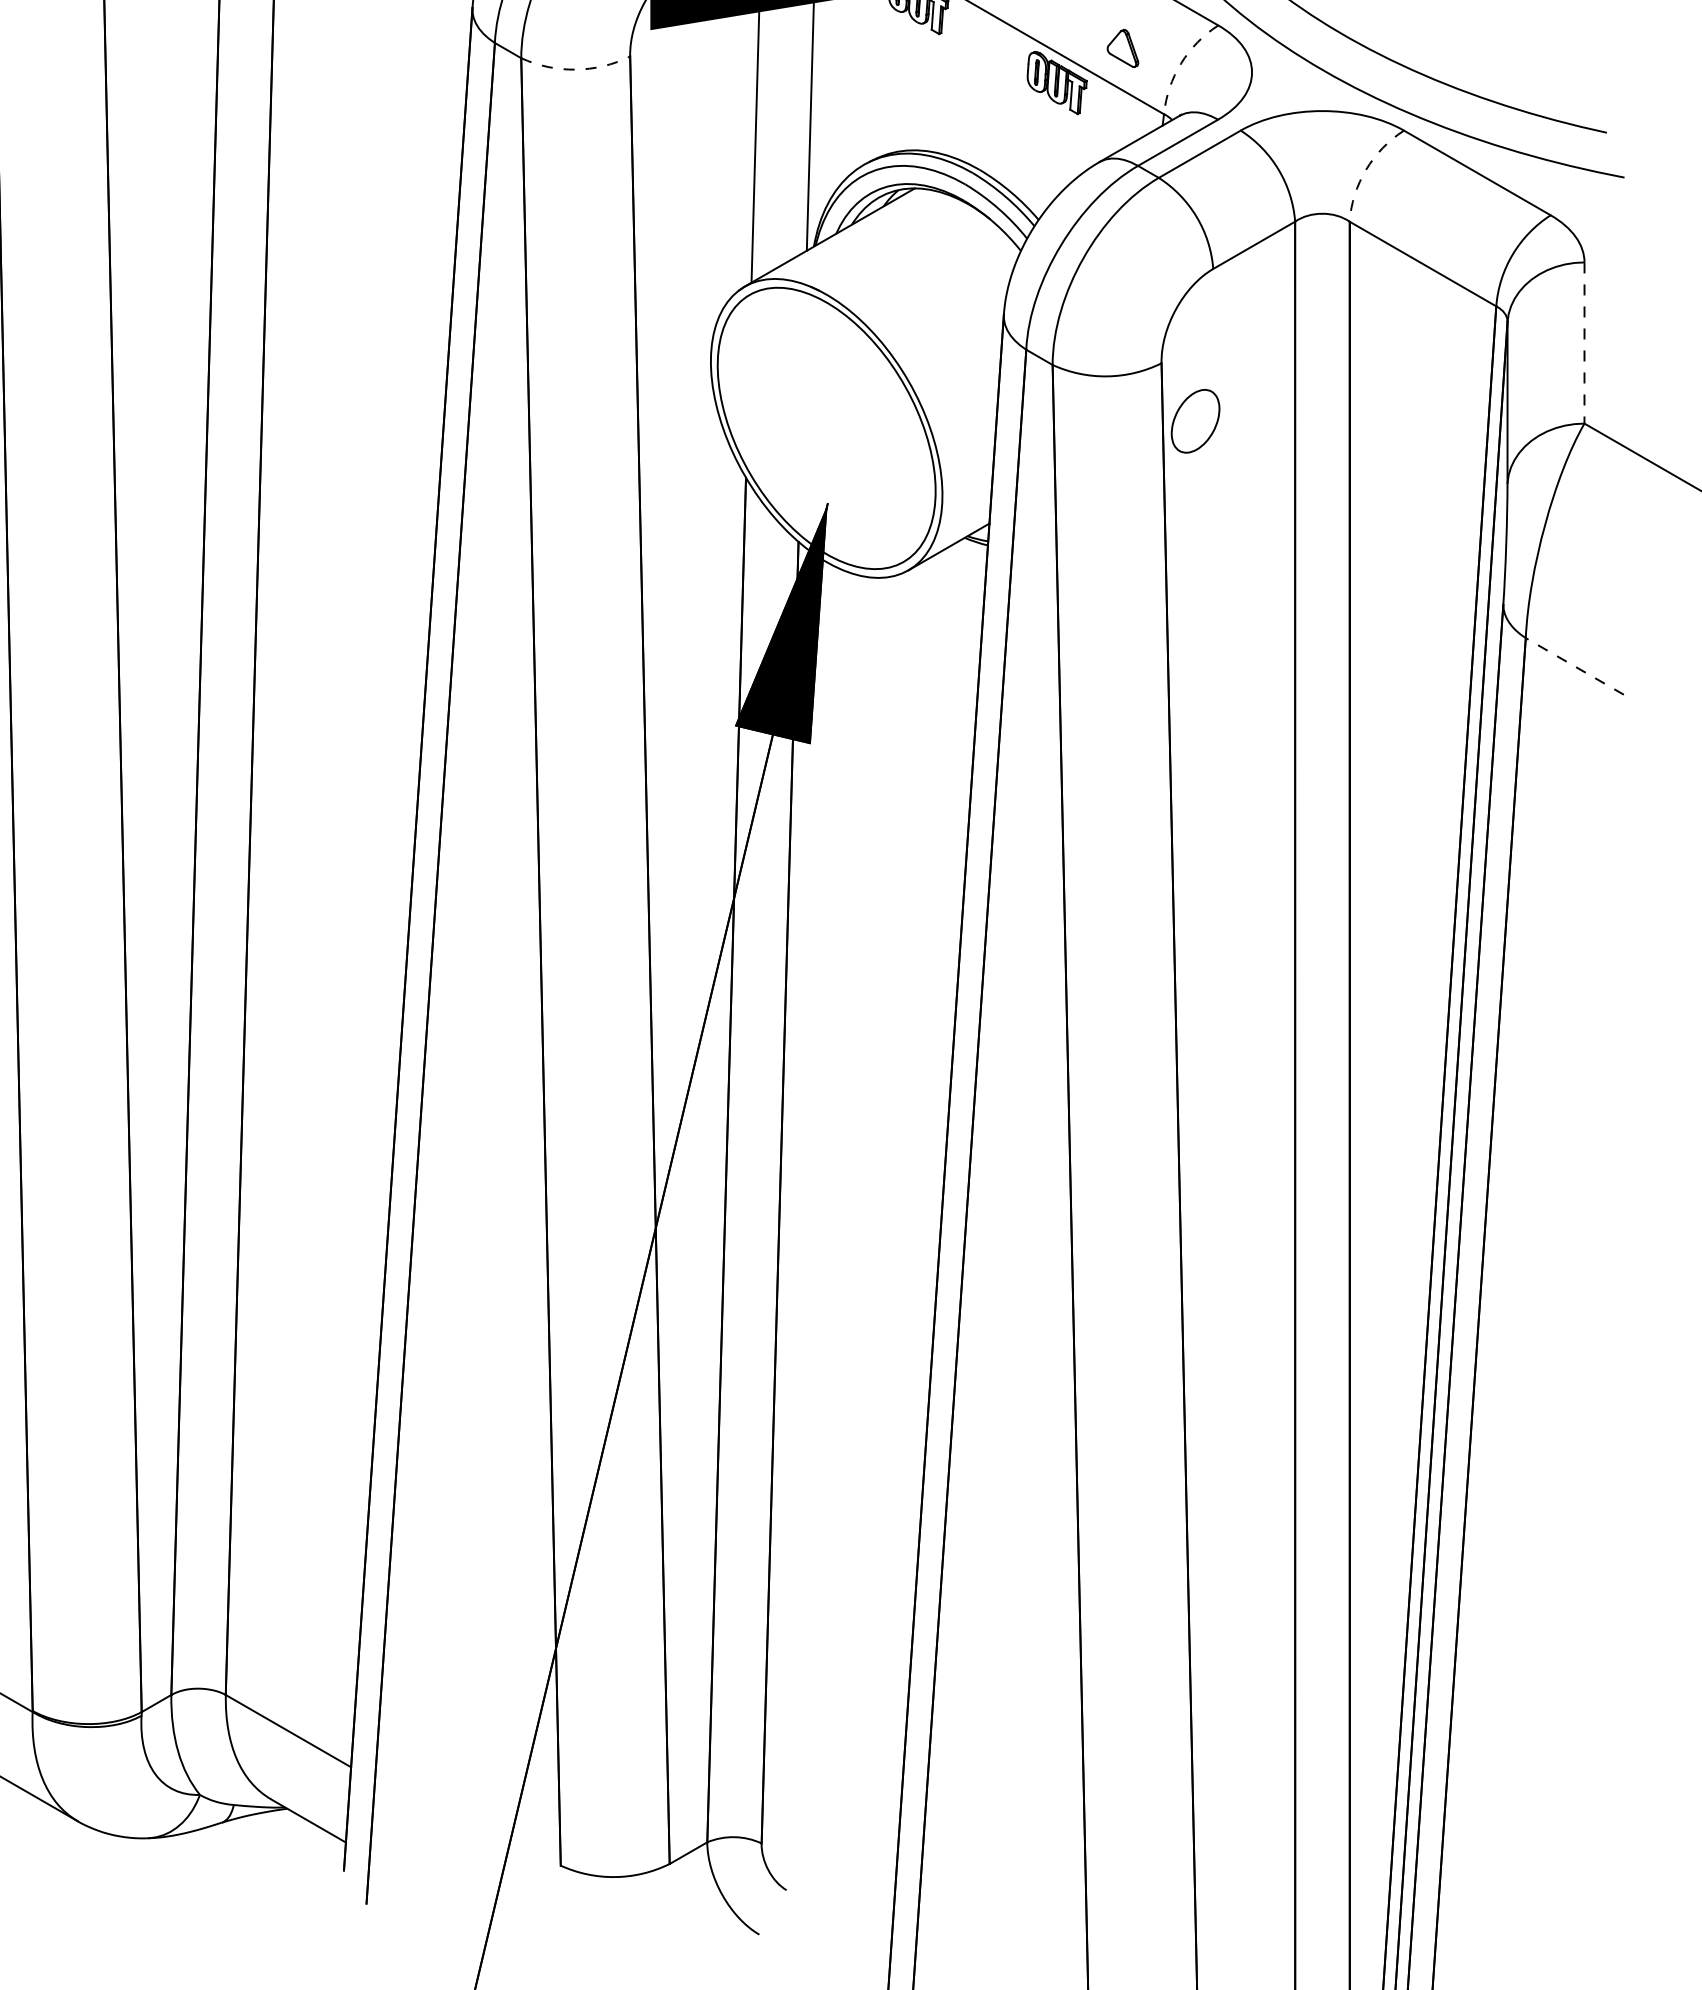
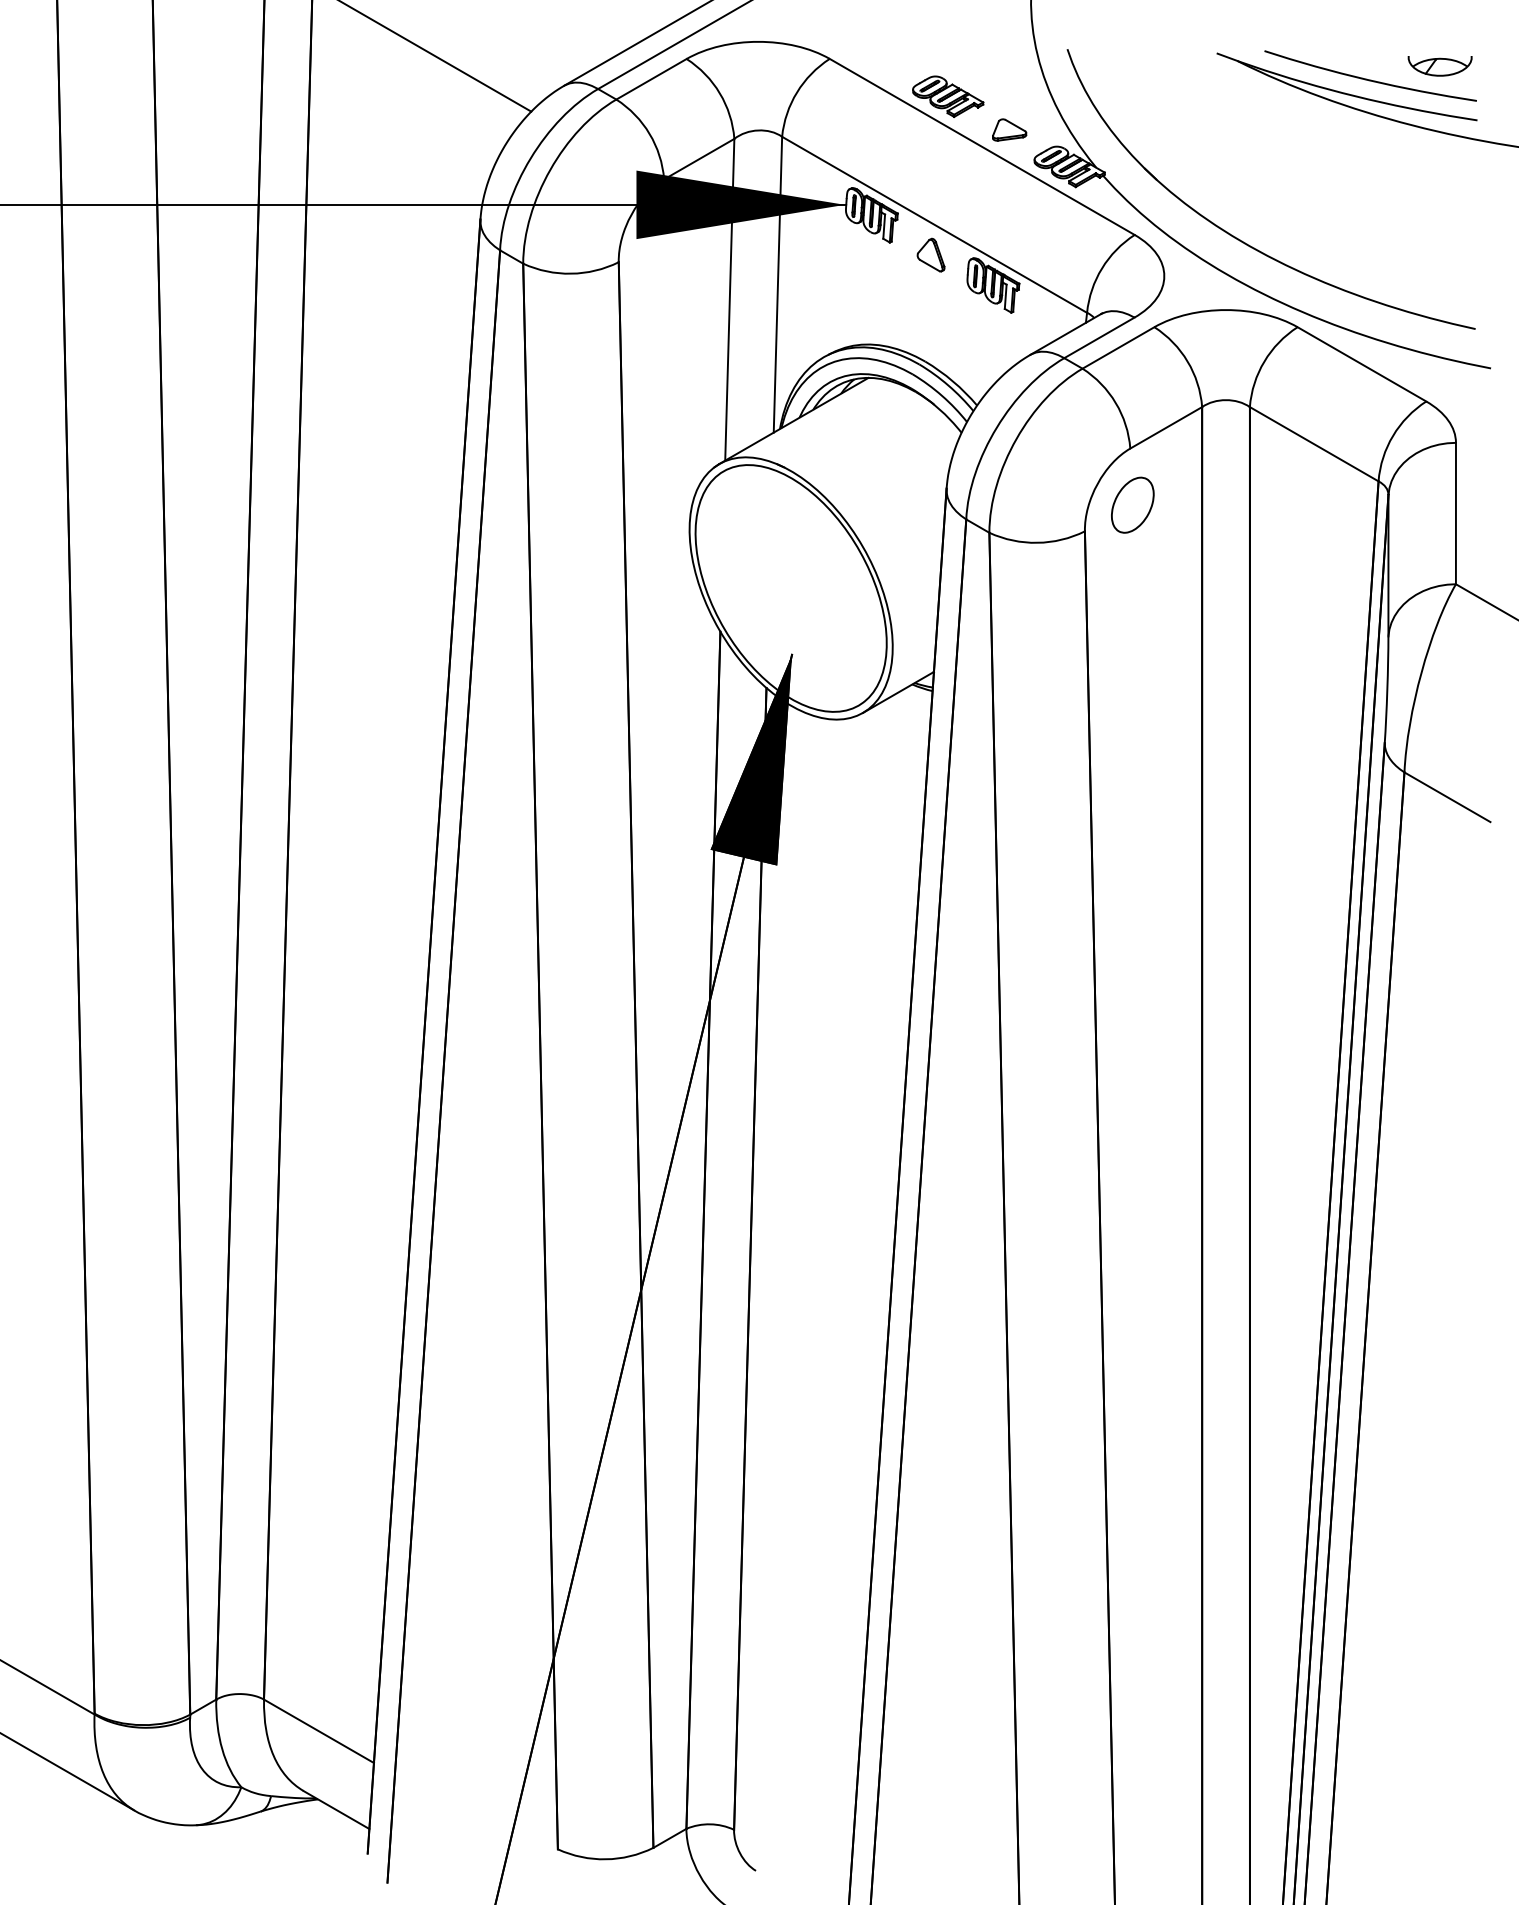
part: (1122, 47) -> (930, 254), moved
arc: (1181, 63) -> (1102, 268), dashed -> solid
arc: (576, 69) -> (571, 273), dashed -> solid
arc: (1366, 169) -> (1264, 361), dashed -> solid
line: (1583, 342) -> (1455, 513), dashed -> solid
part: (1195, 420) -> (1132, 504), moved
line: (1574, 666) -> (1447, 797), dashed -> solid

